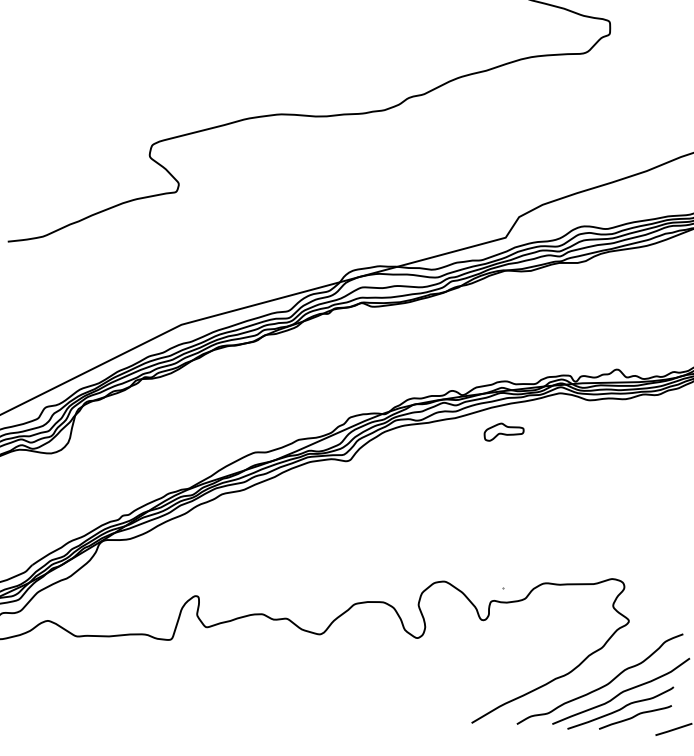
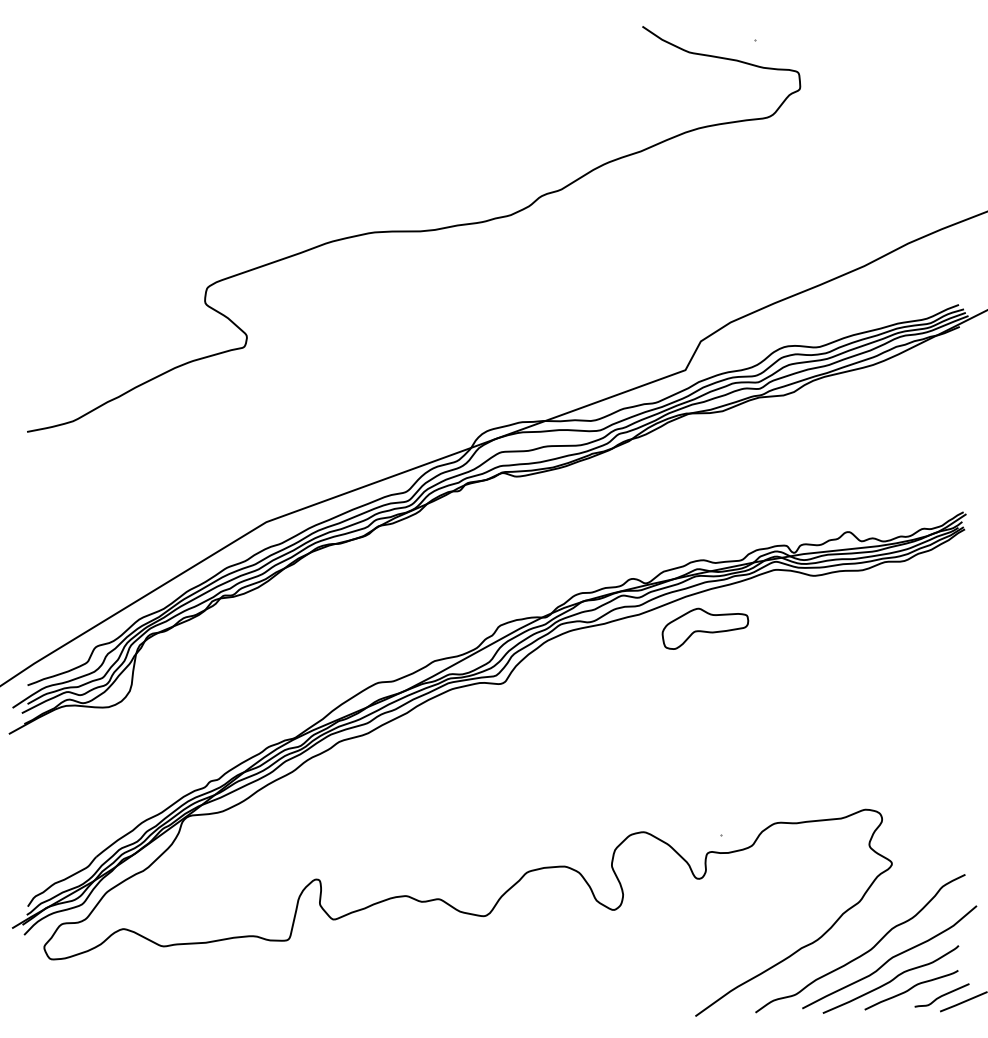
part: (504, 432) -> (705, 628), size x1.67
curve: (657, 723) -> (941, 995), added

